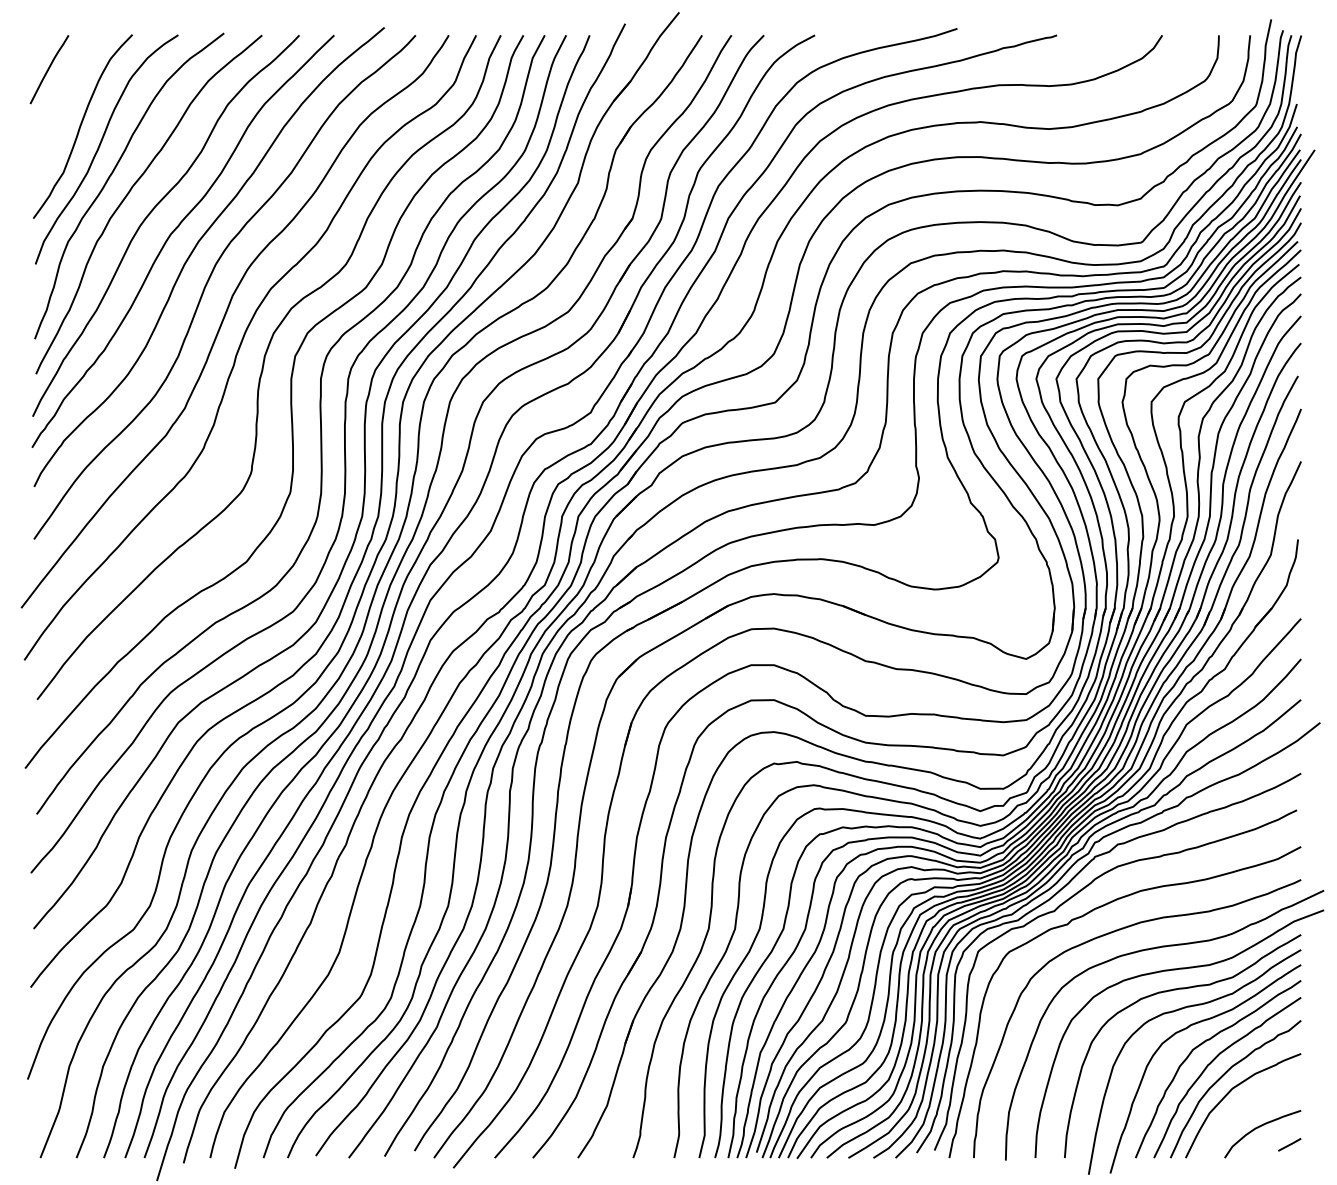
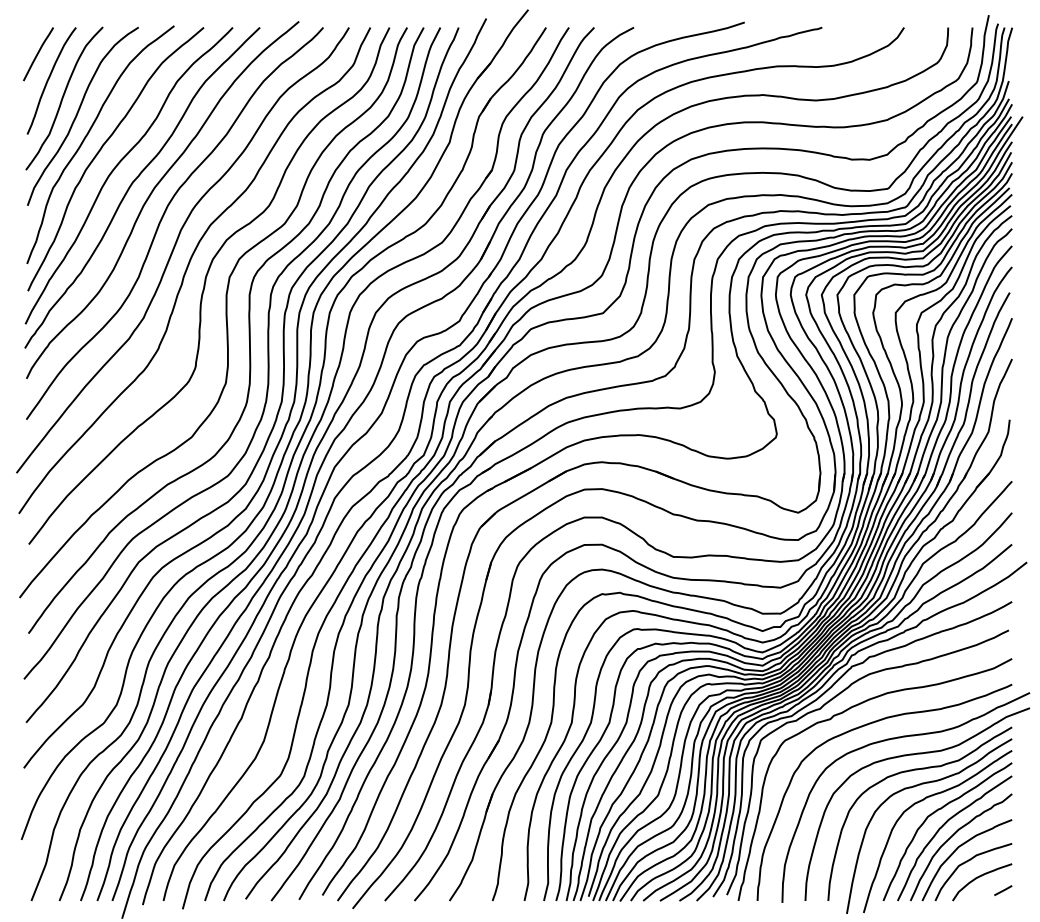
curve: (63, 101) -> (49, 79), added
curve: (1243, 1108) -> (967, 862), added

